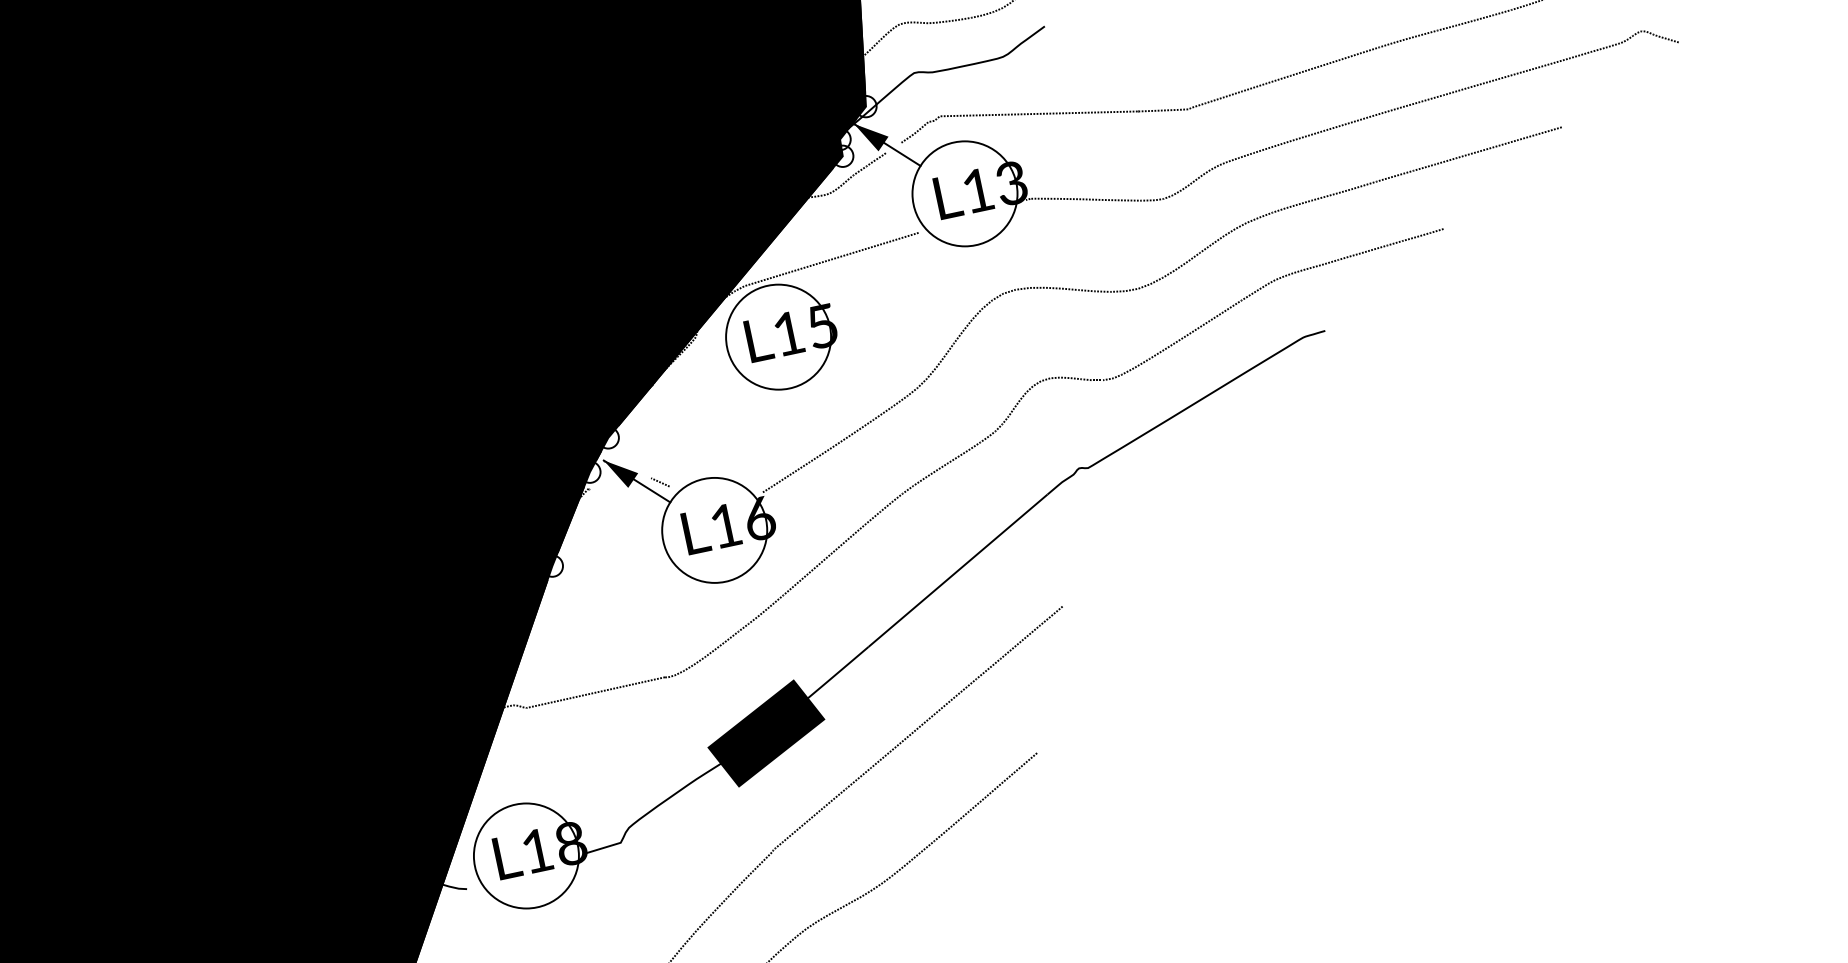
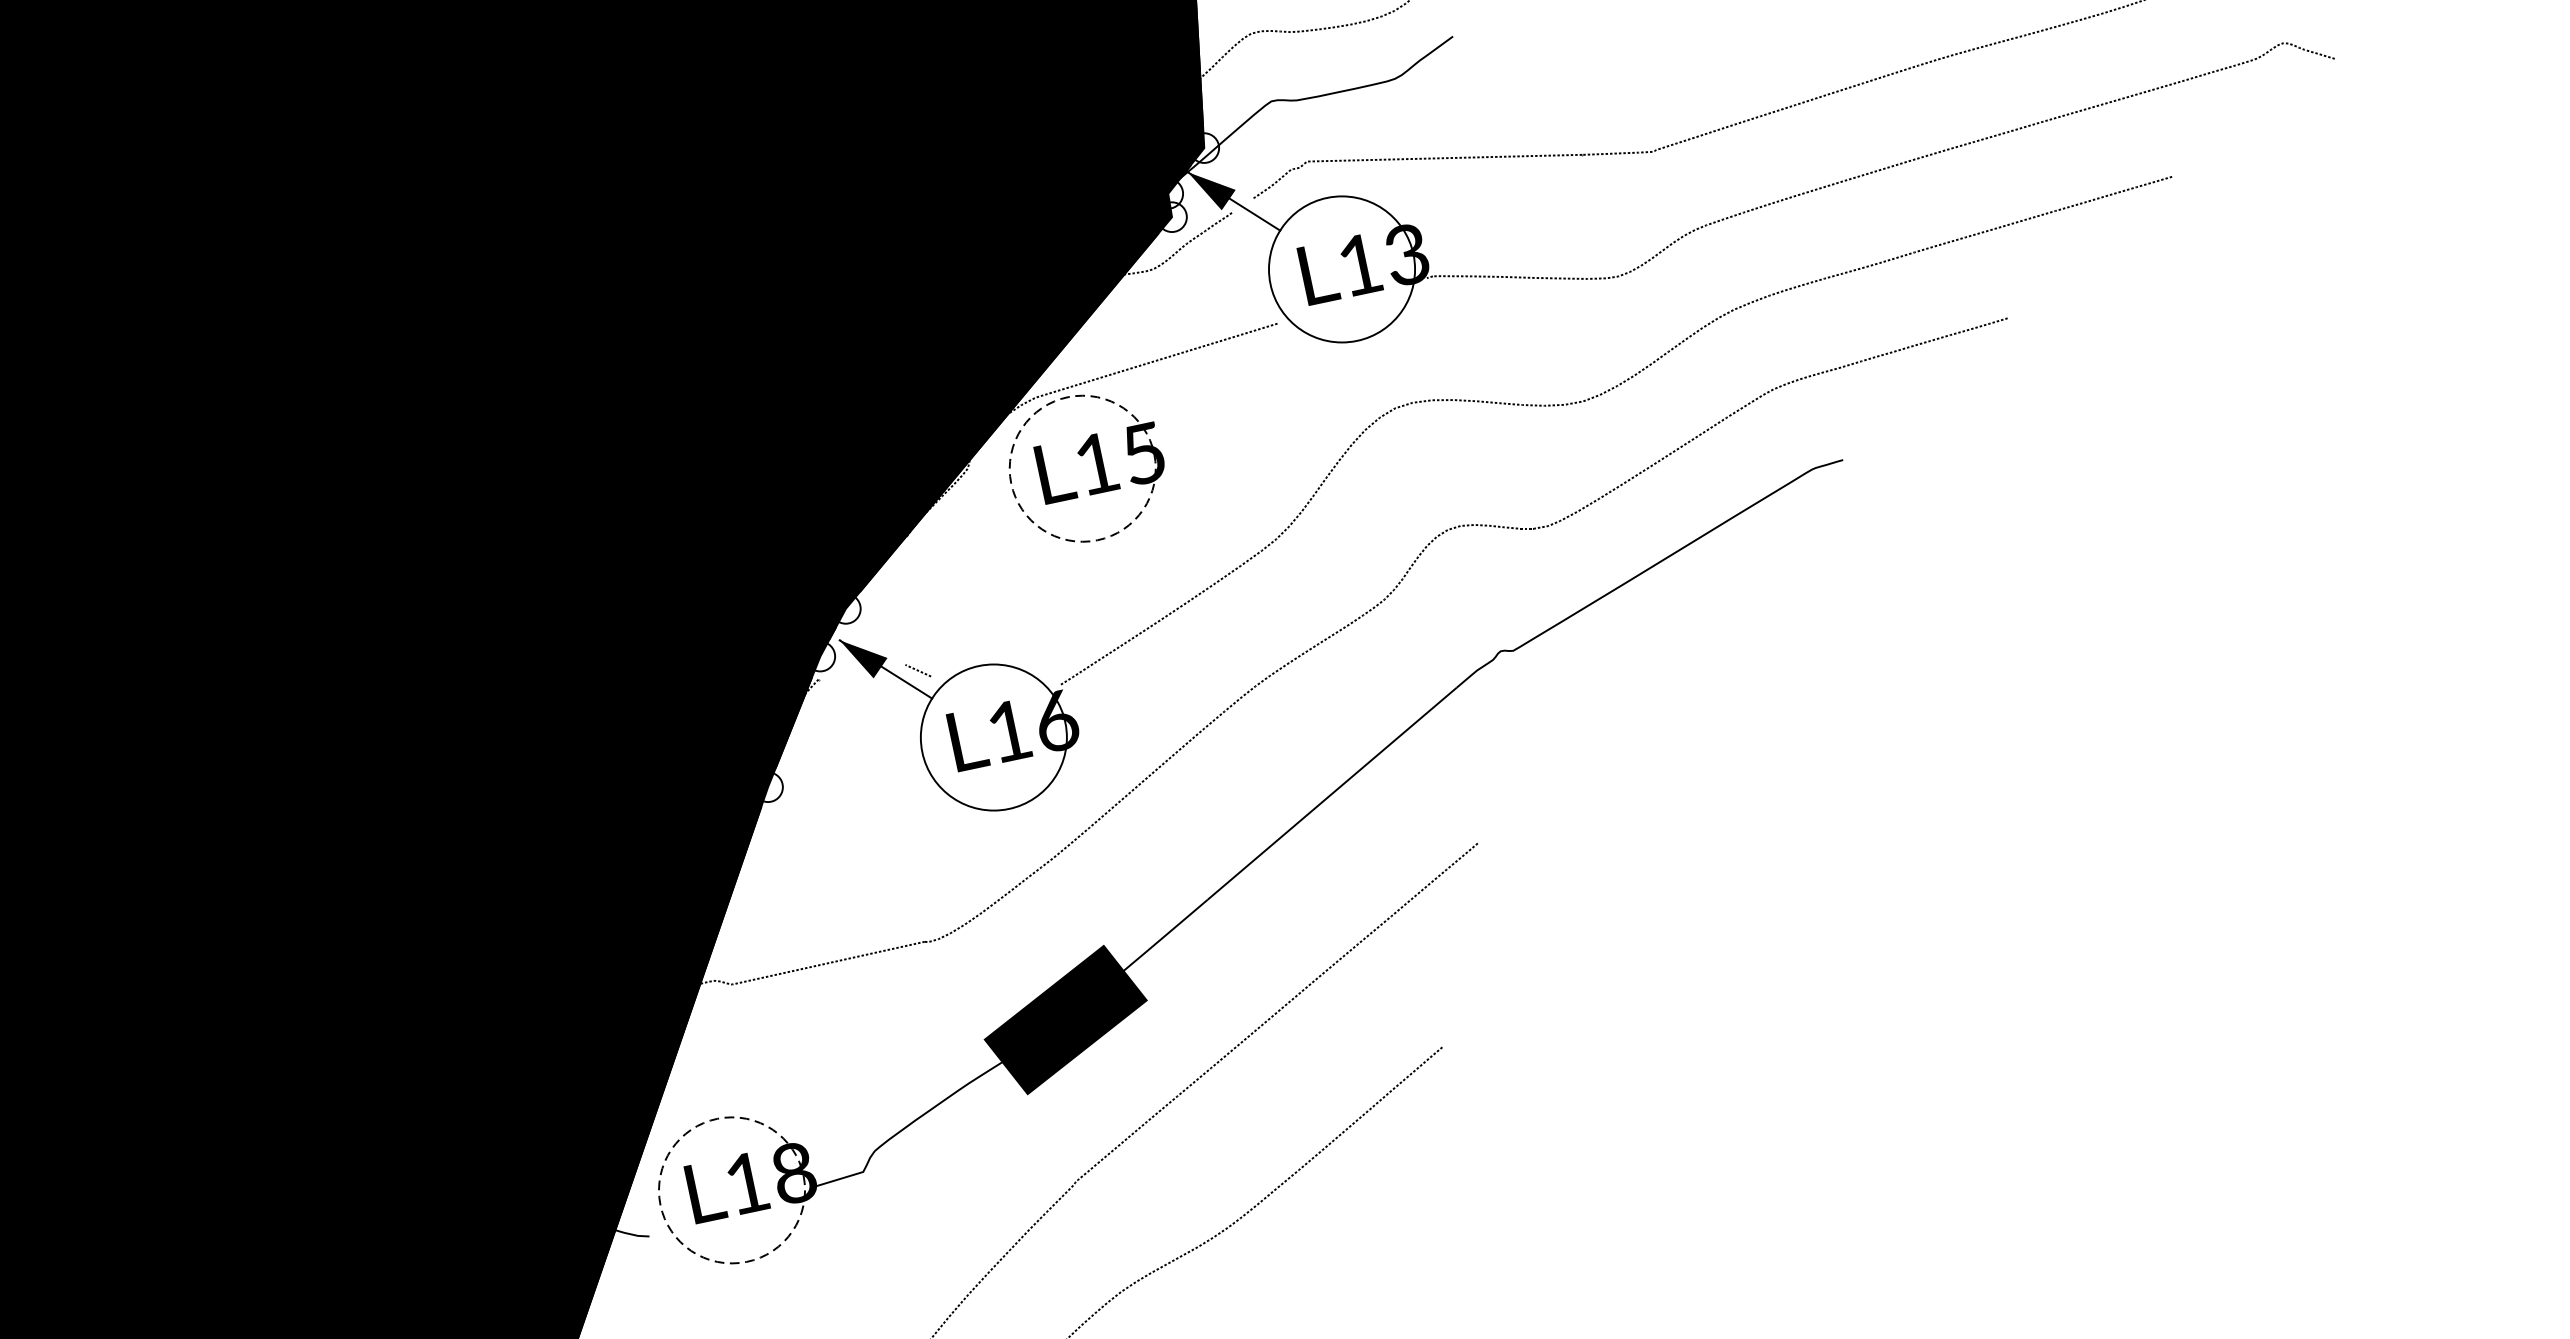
circle: (778, 336) -> (1082, 467), solid -> dashed
circle: (525, 855) -> (730, 1189), solid -> dashed

